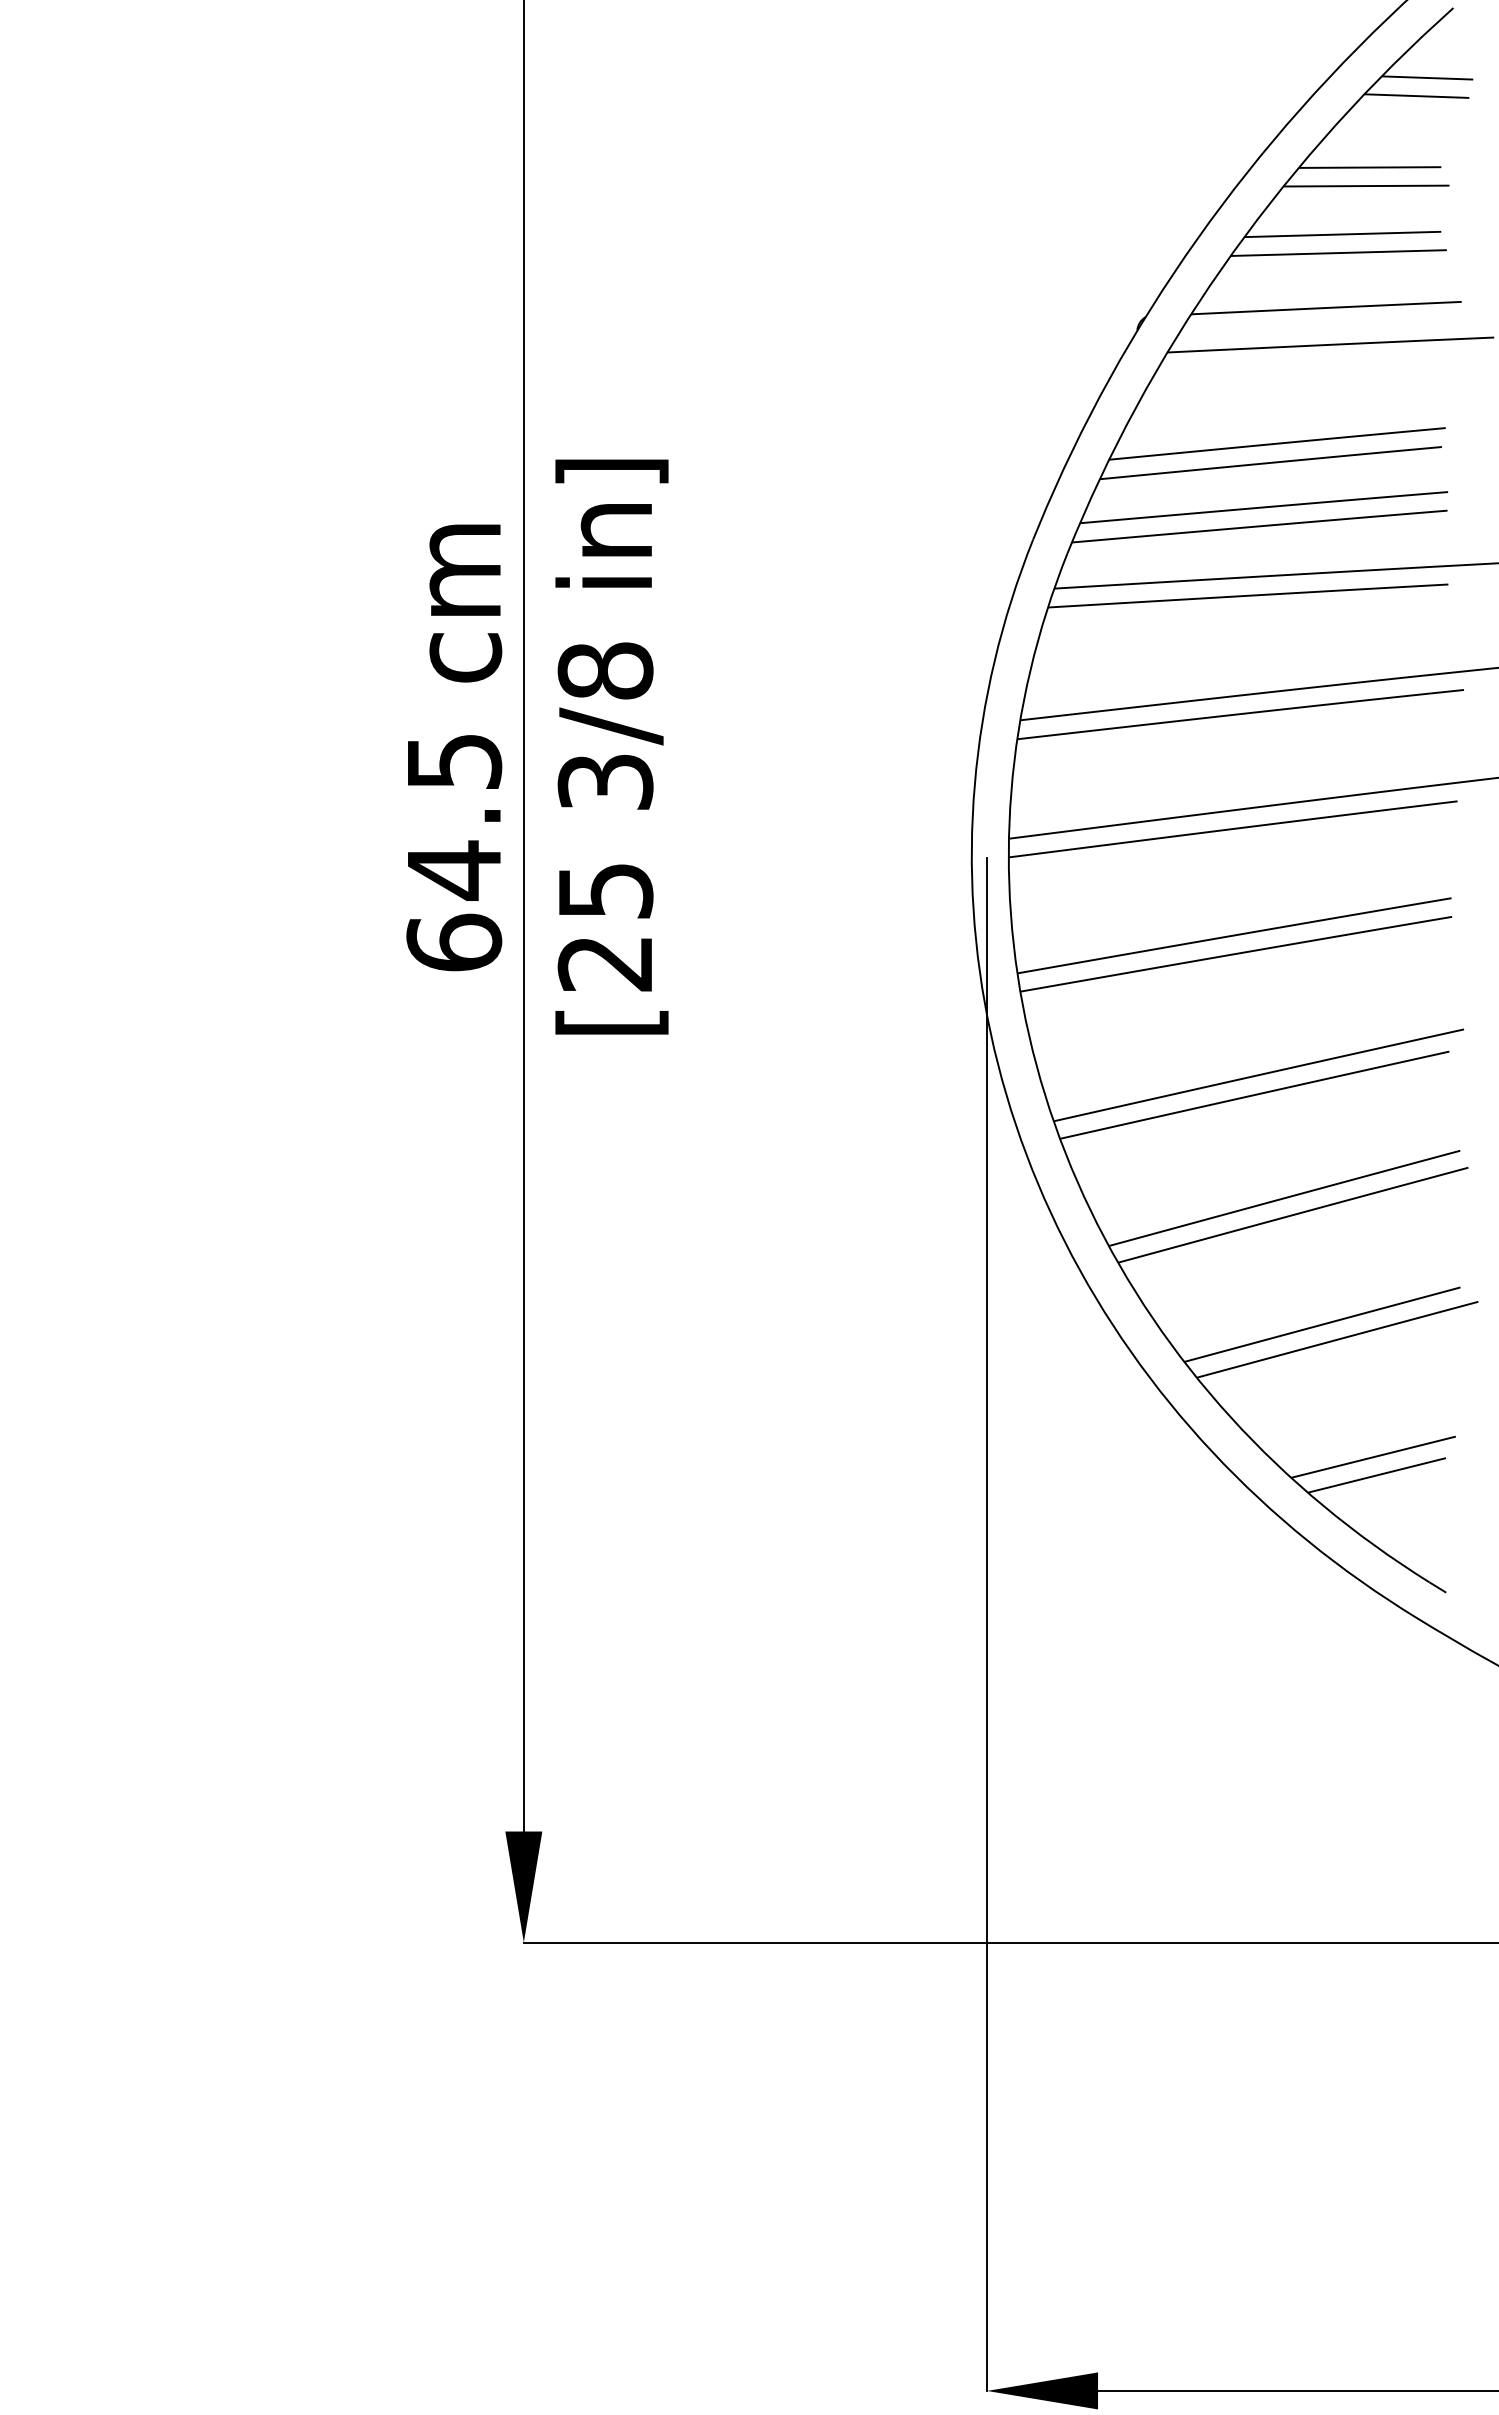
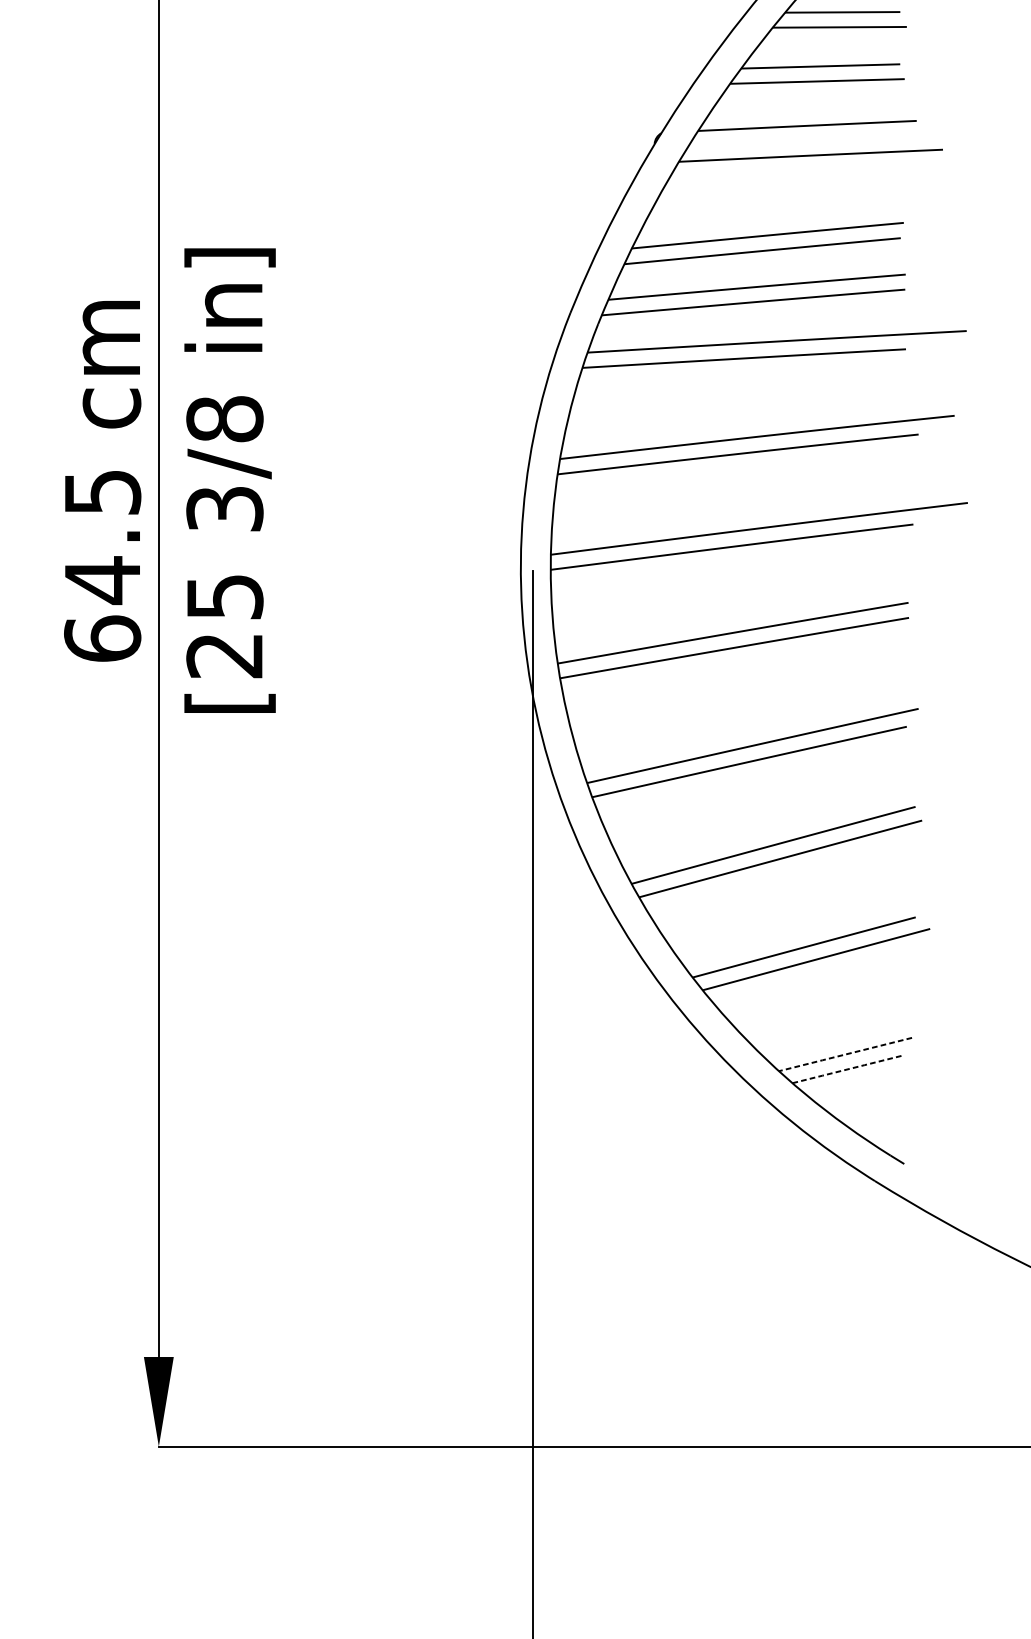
line: (1373, 1457) -> (845, 1054), solid -> dashed
line: (1377, 1475) -> (848, 1069), solid -> dashed

